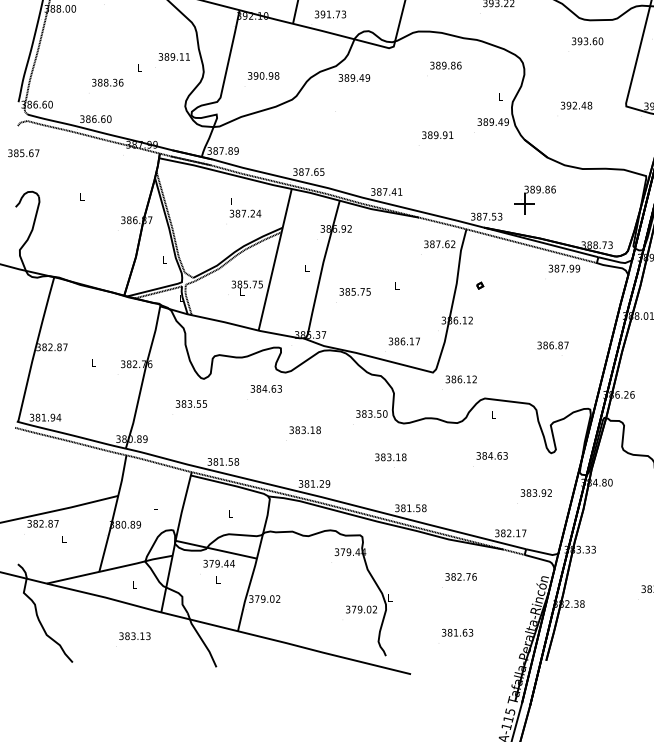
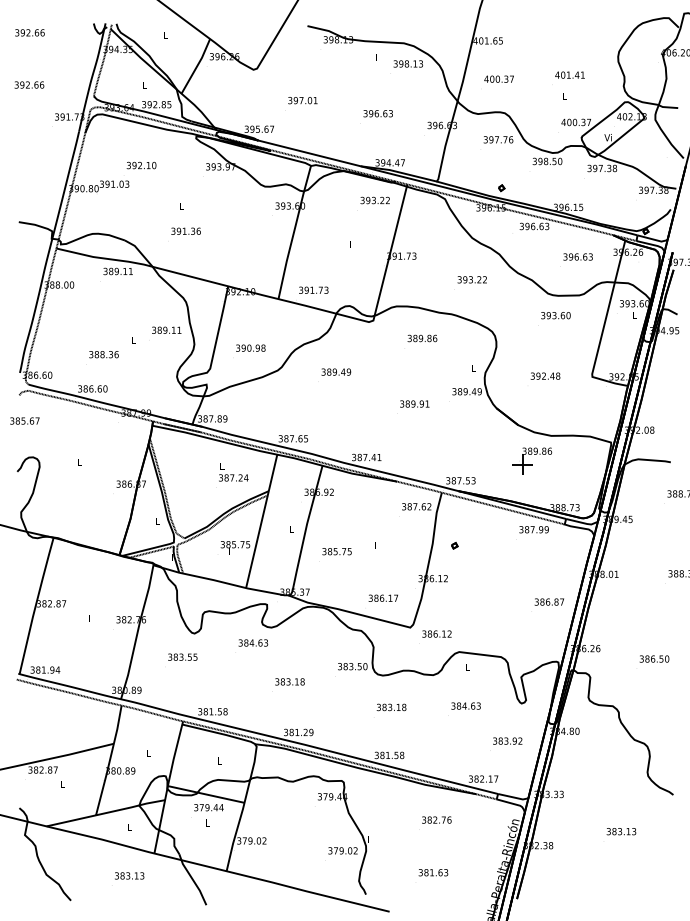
text: (354, 77) -> (336, 371), moved
part: (535, 199) -> (532, 460), moved
text: (552, 344) -> (548, 601), moved
text: (390, 457) -> (391, 707), moved

